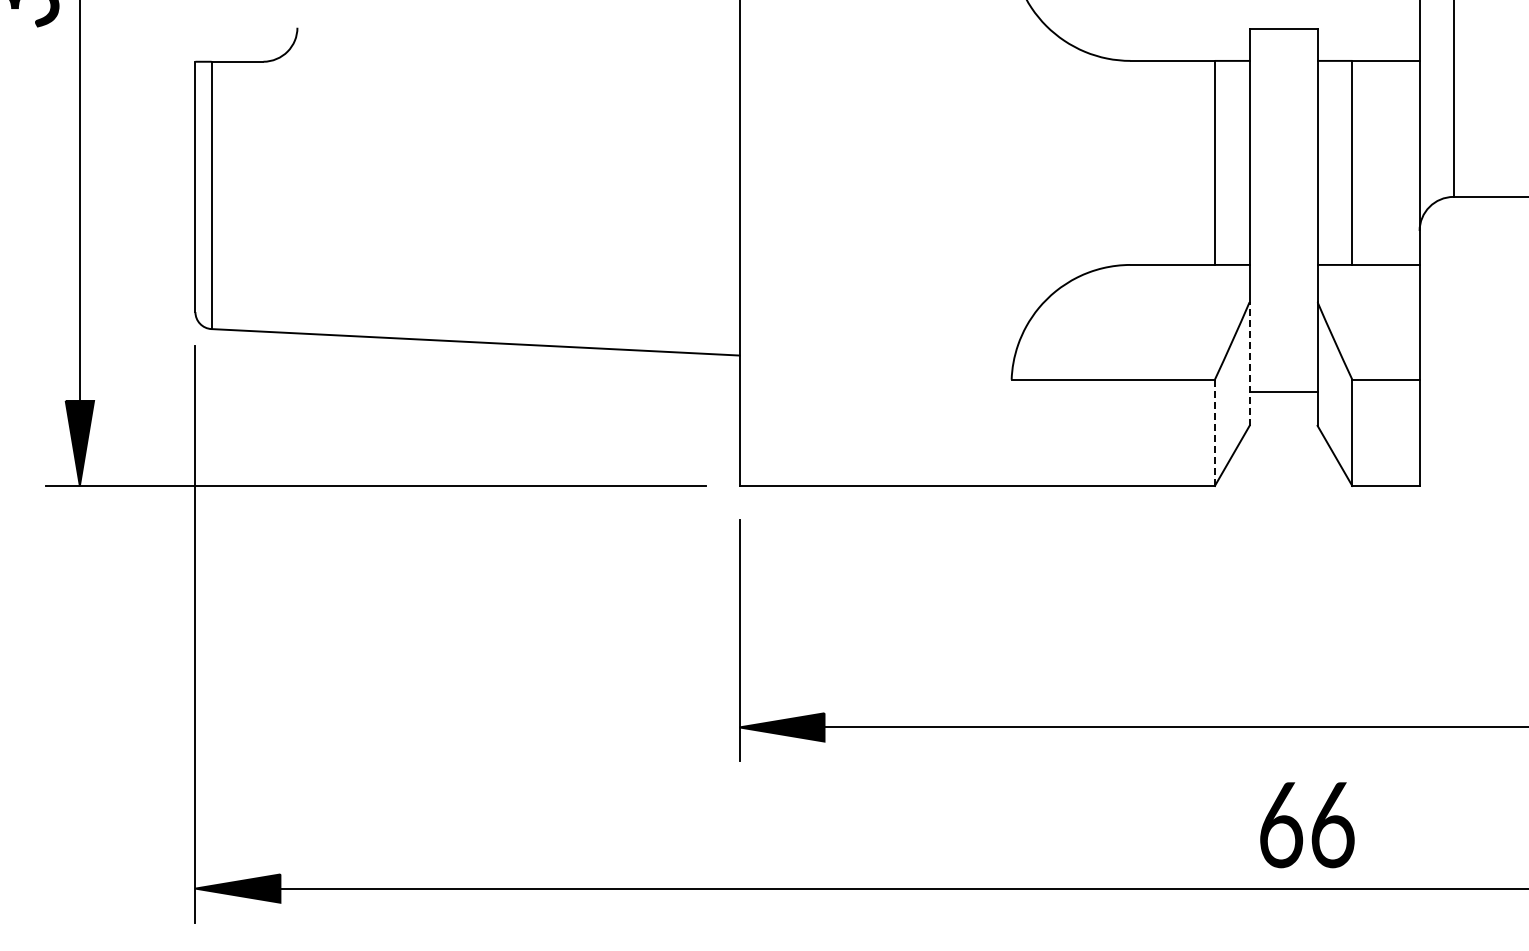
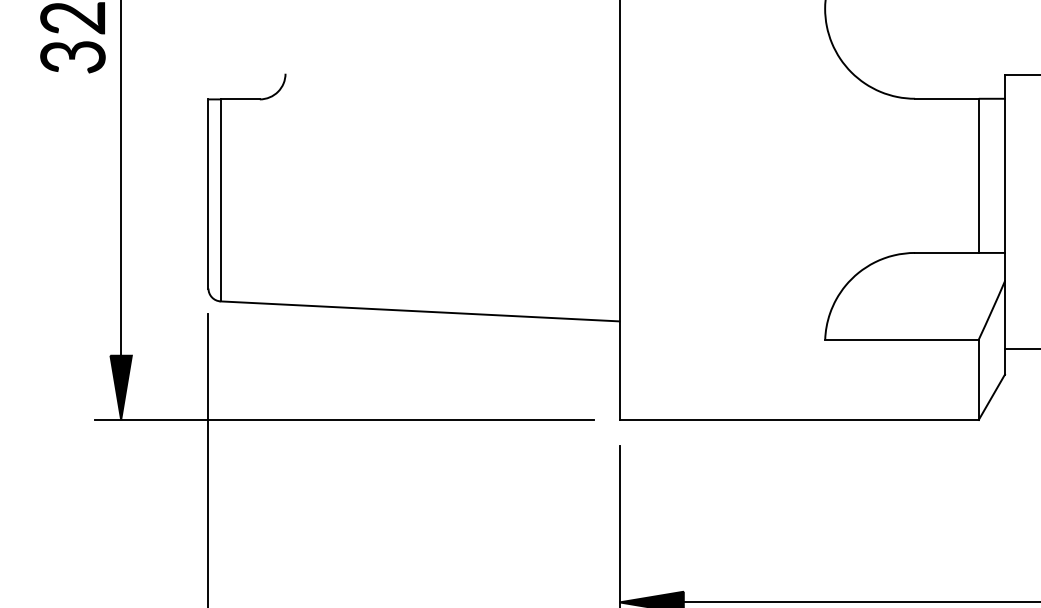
line: (1249, 364) -> (1004, 328), dashed -> solid
line: (1214, 432) -> (978, 379), dashed -> solid

